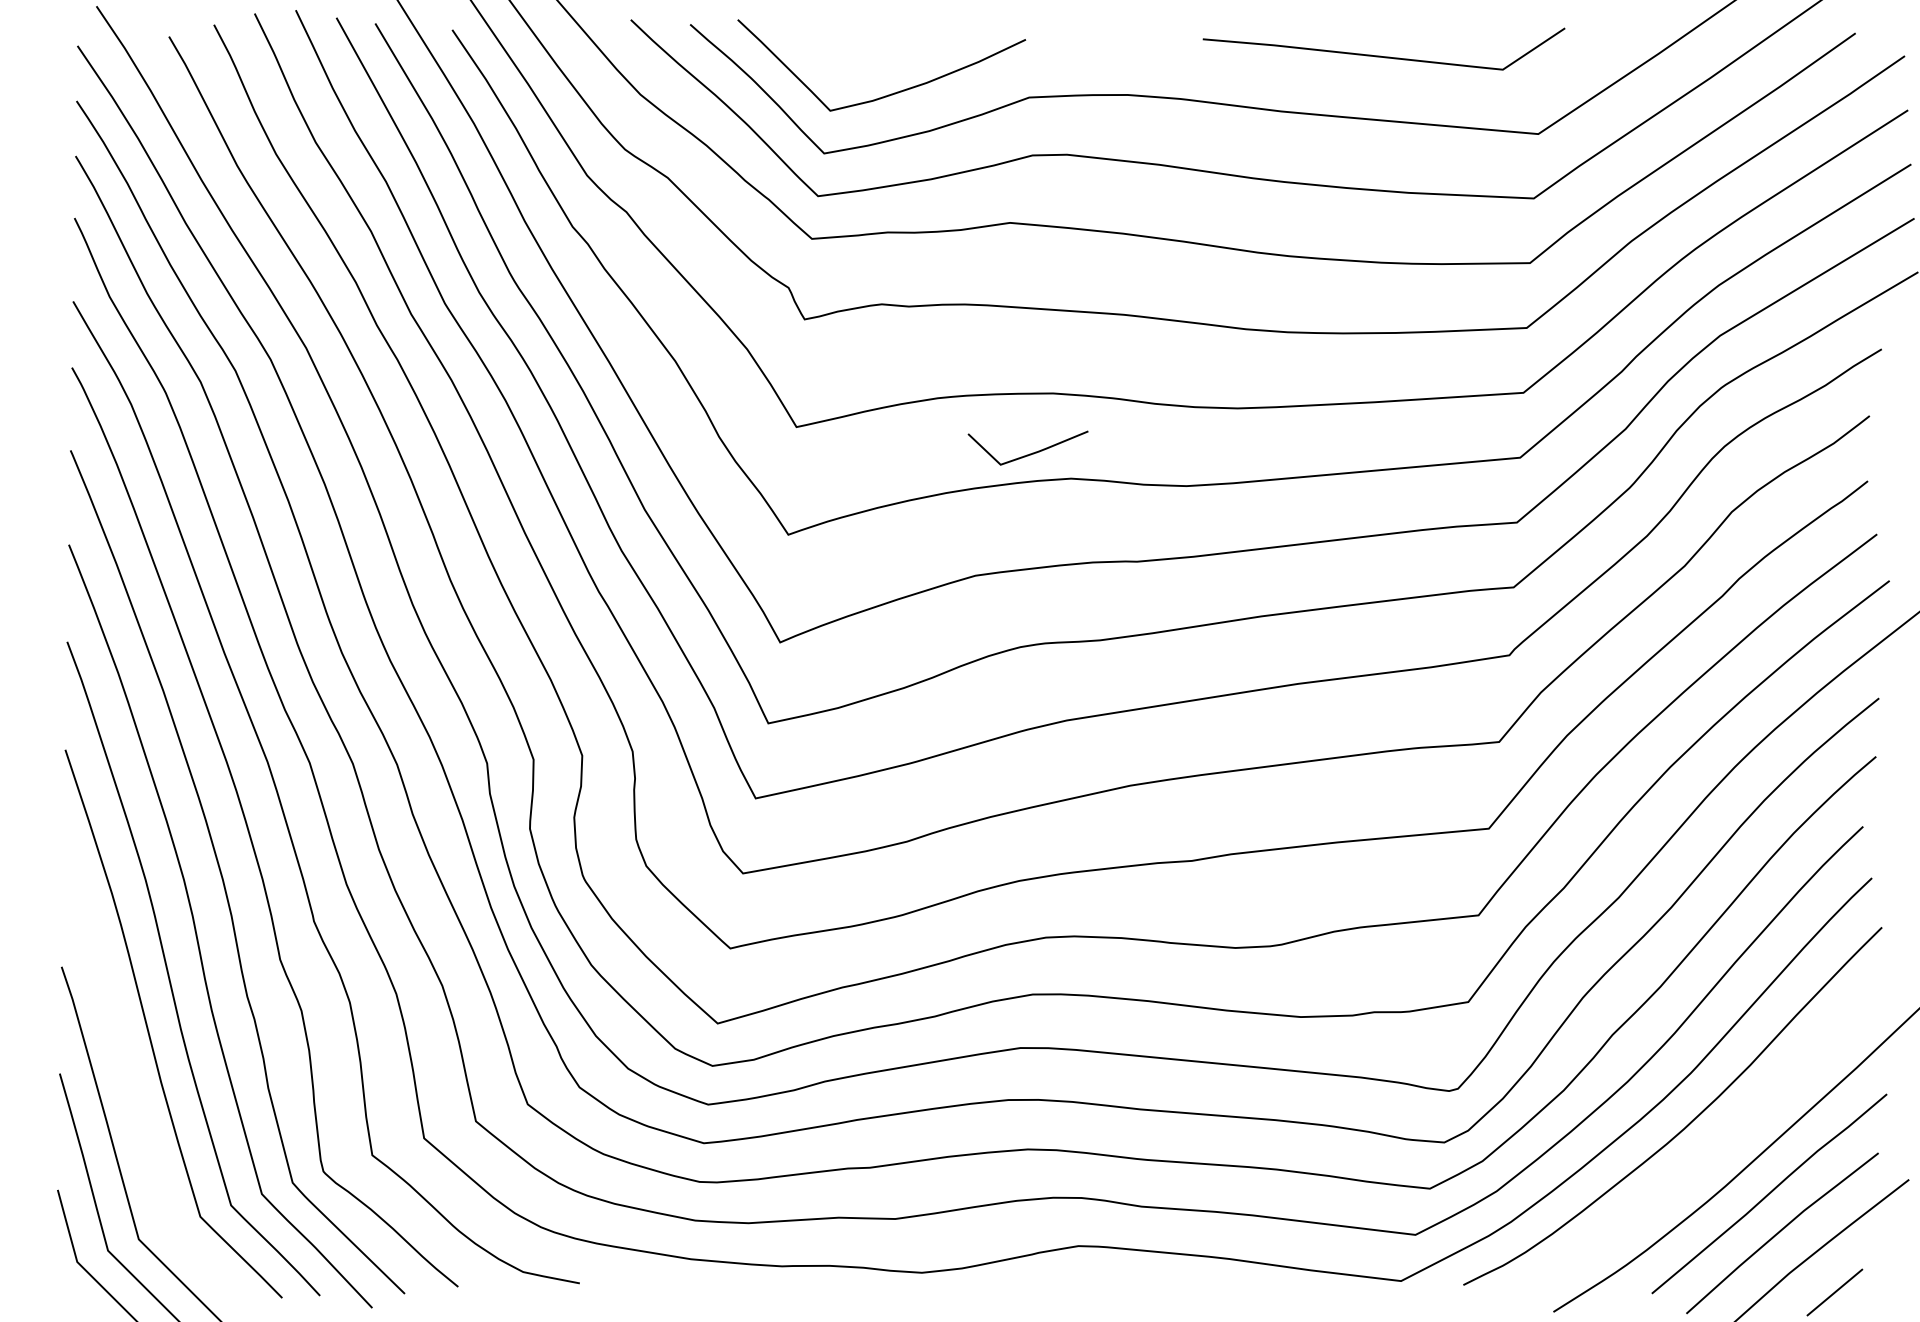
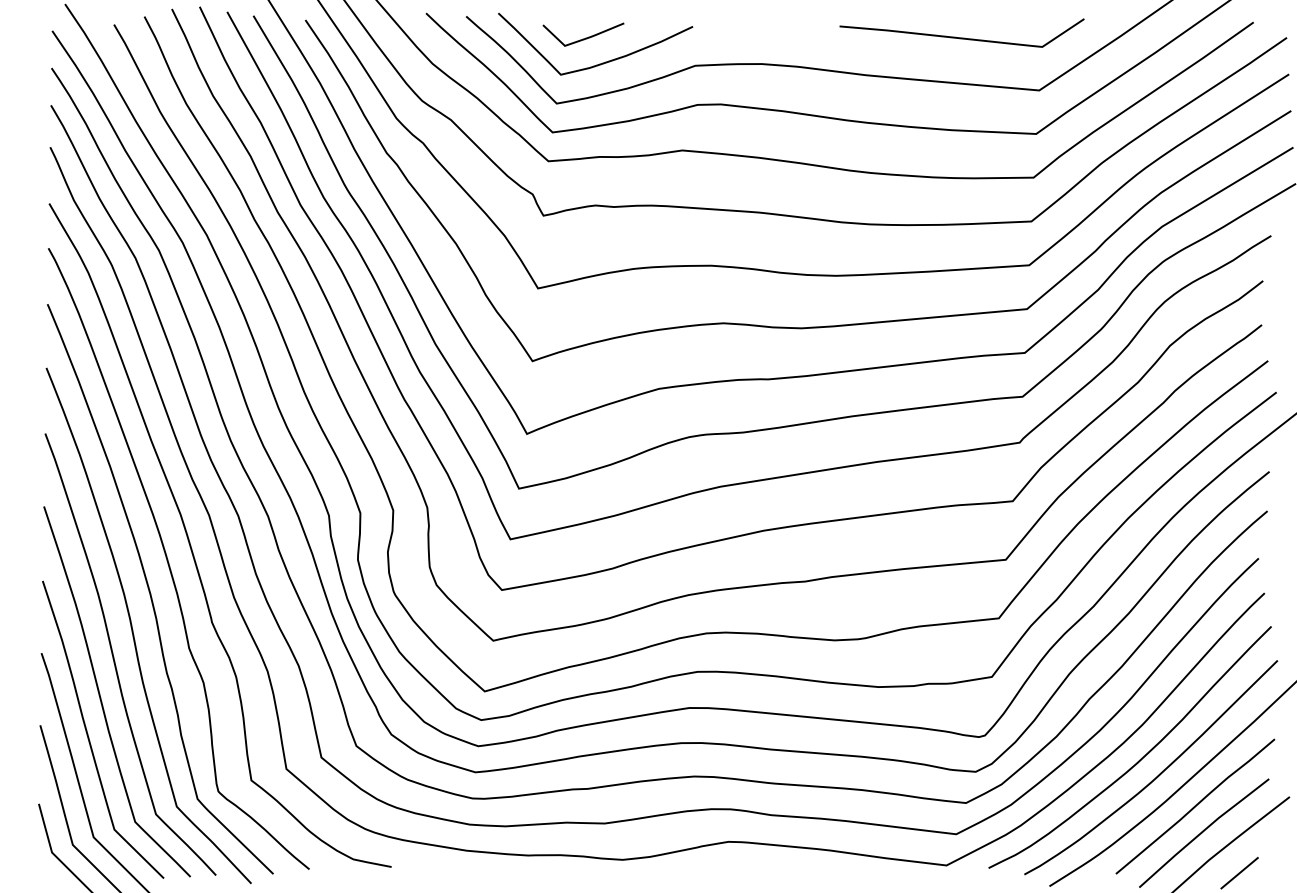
curve: (1383, 55) -> (961, 37), moved
line: (1031, 452) -> (585, 37), moved
curve: (131, 1085) -> (88, 733), added
curve: (1714, 1146) -> (1158, 774), added

